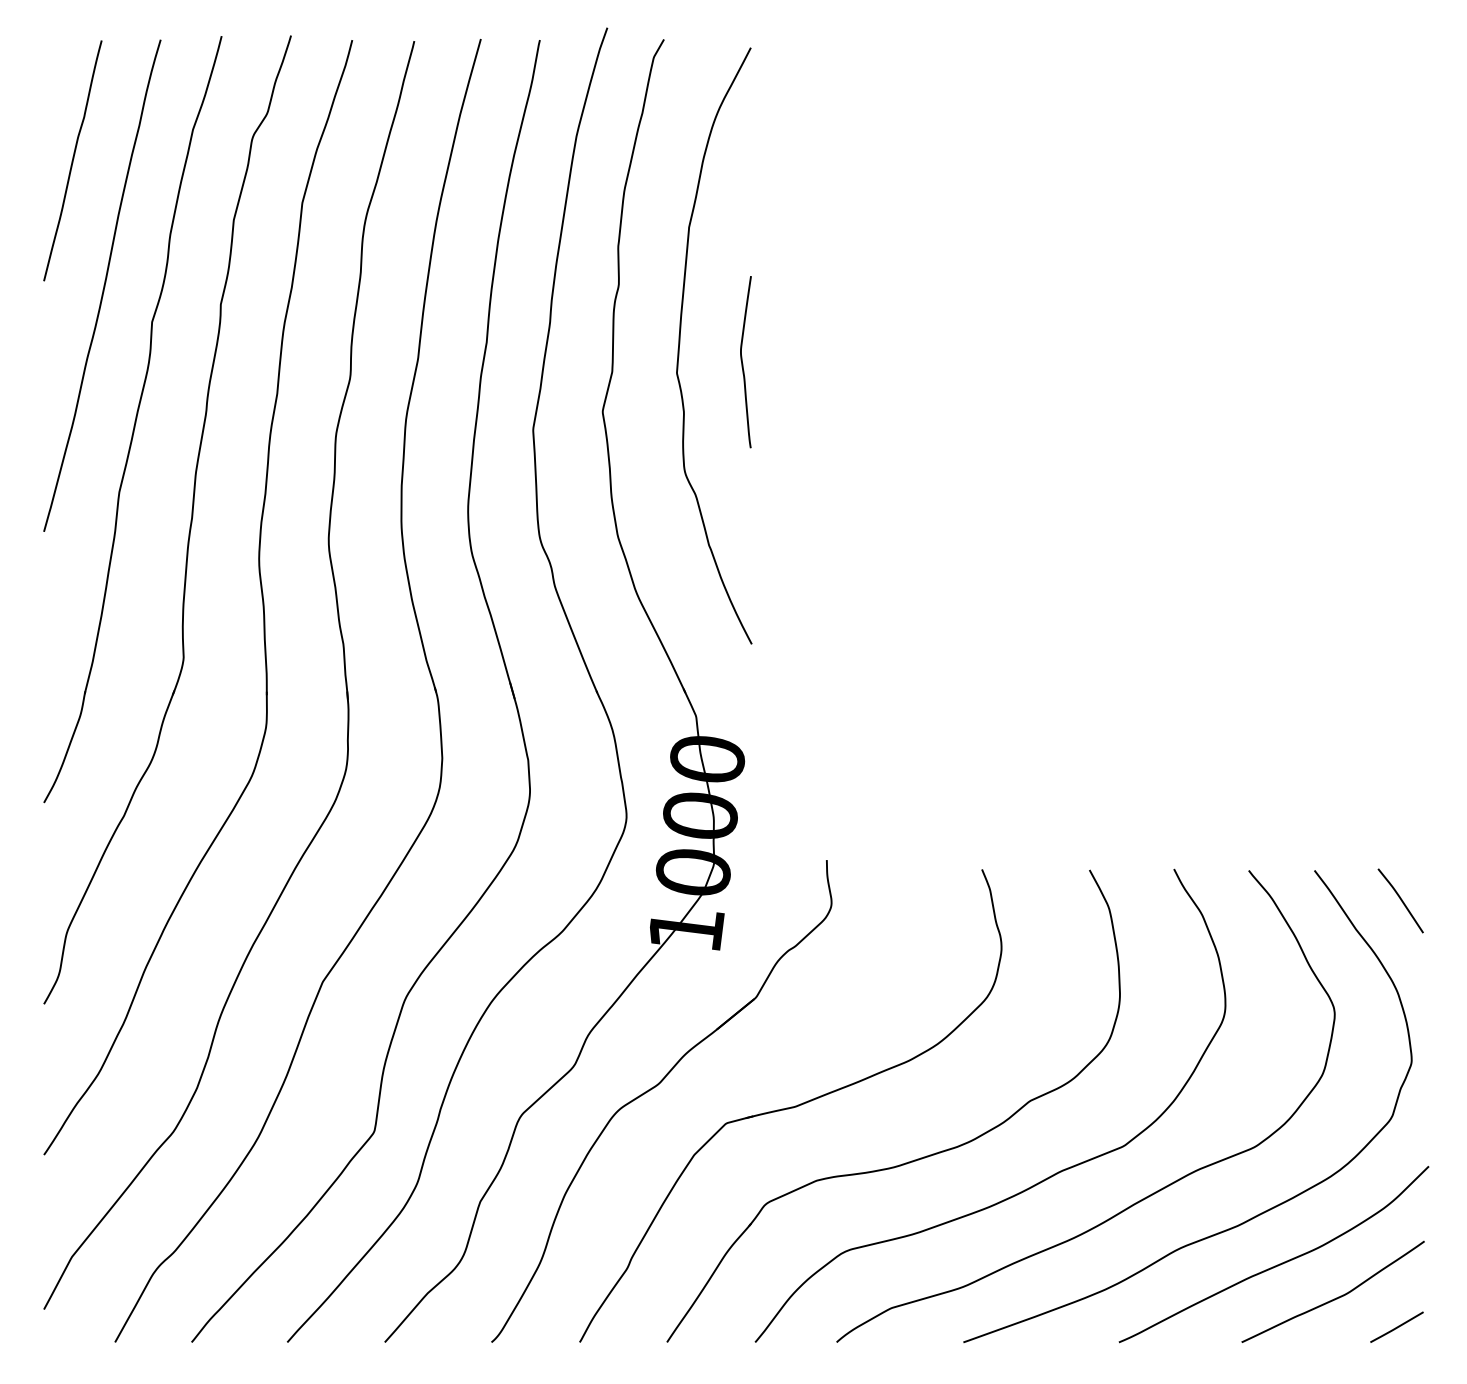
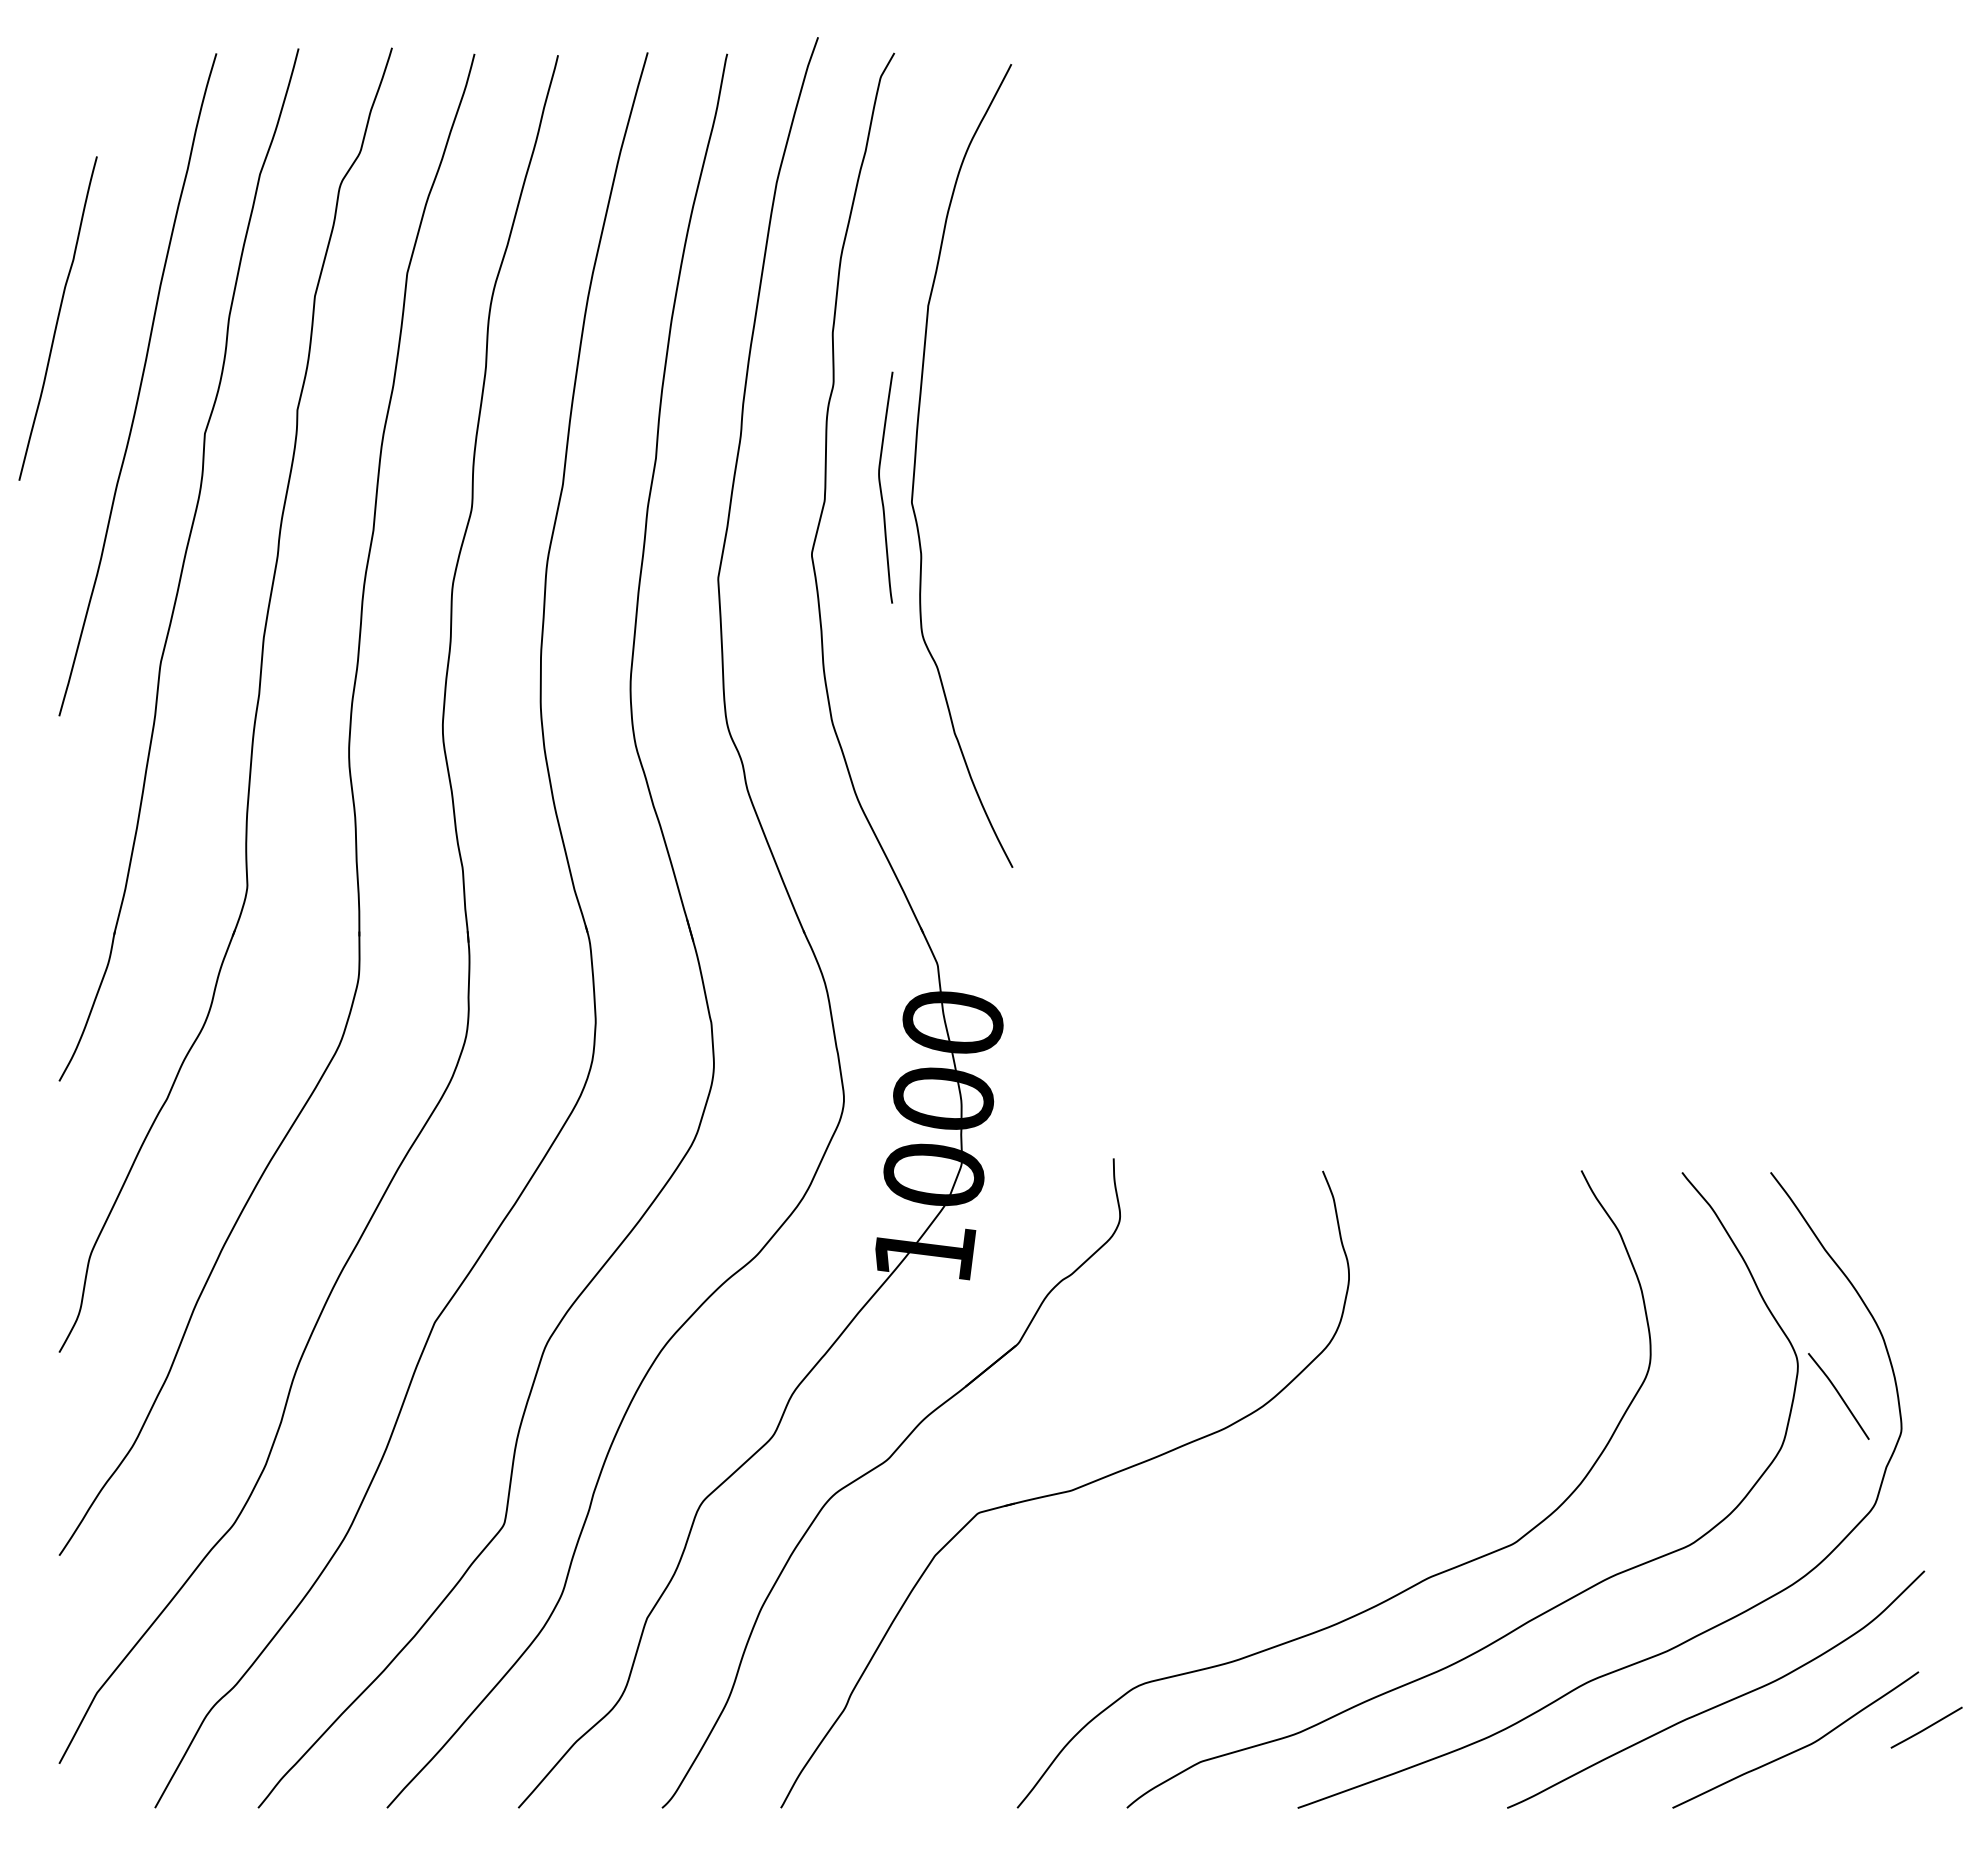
curve: (72, 160) -> (57, 318), moved
curve: (742, 362) -> (881, 487), moved
curve: (1400, 900) -> (1838, 1395), moved
part: (911, 1160) -> (1227, 1563), removed
line: (1396, 1327) -> (1926, 1727), moved

